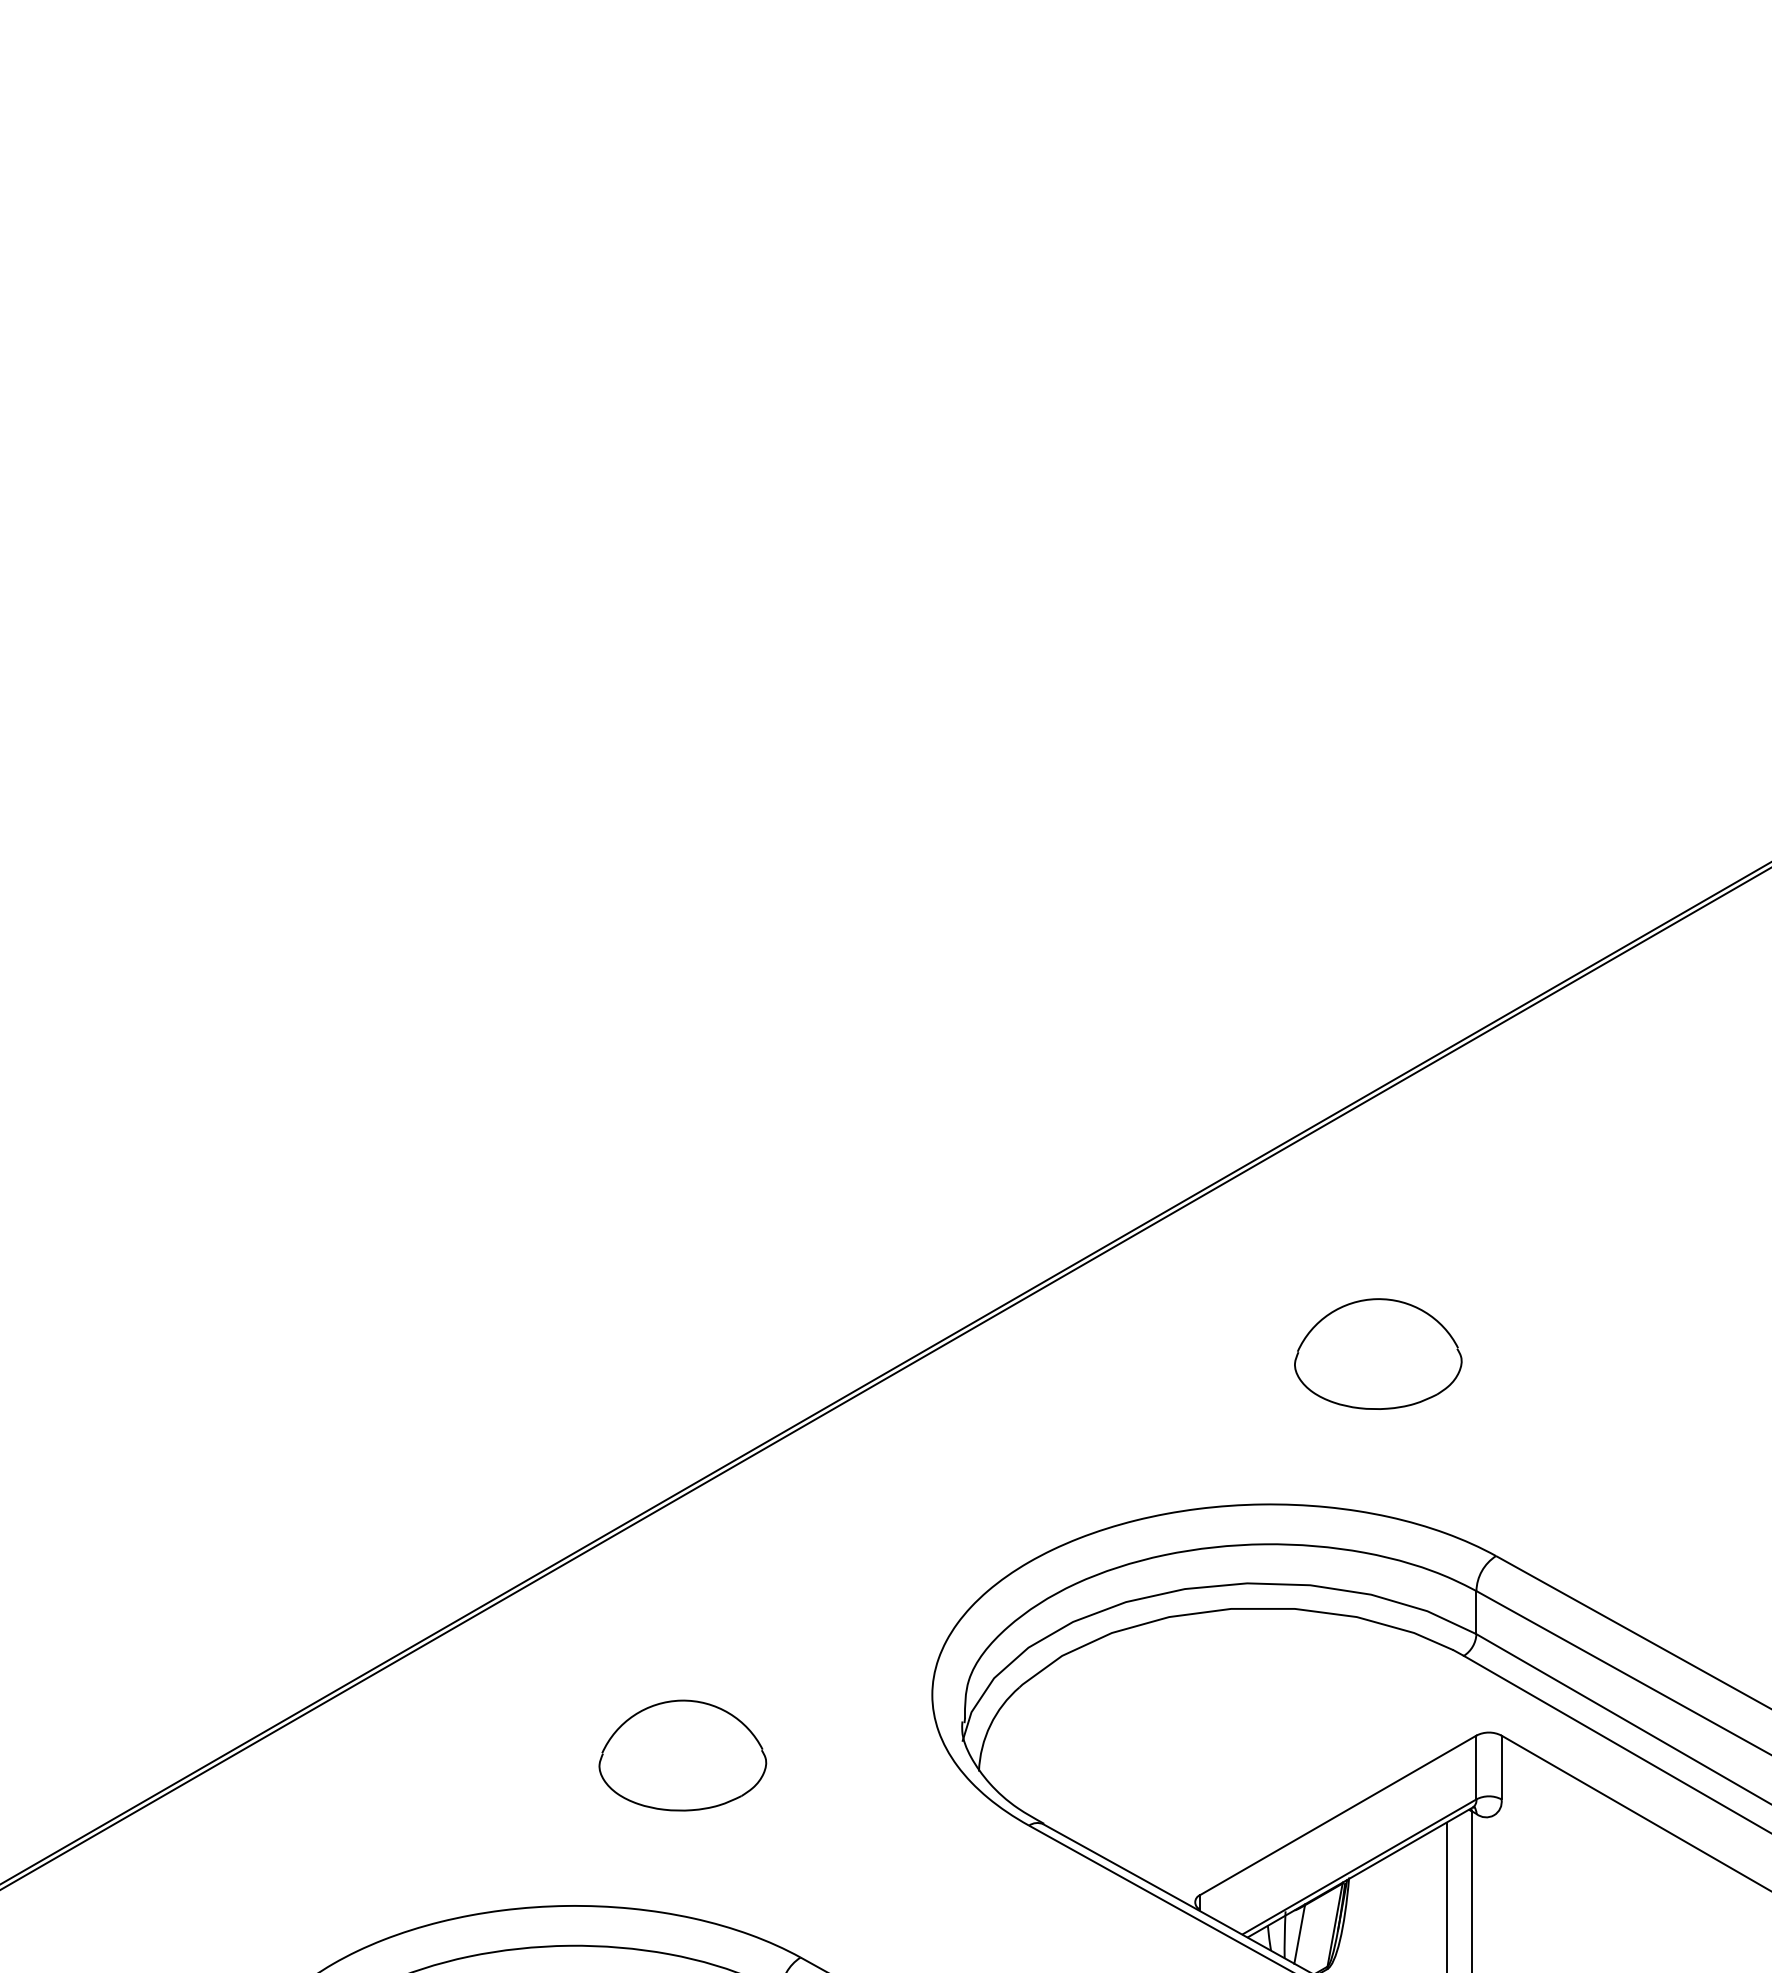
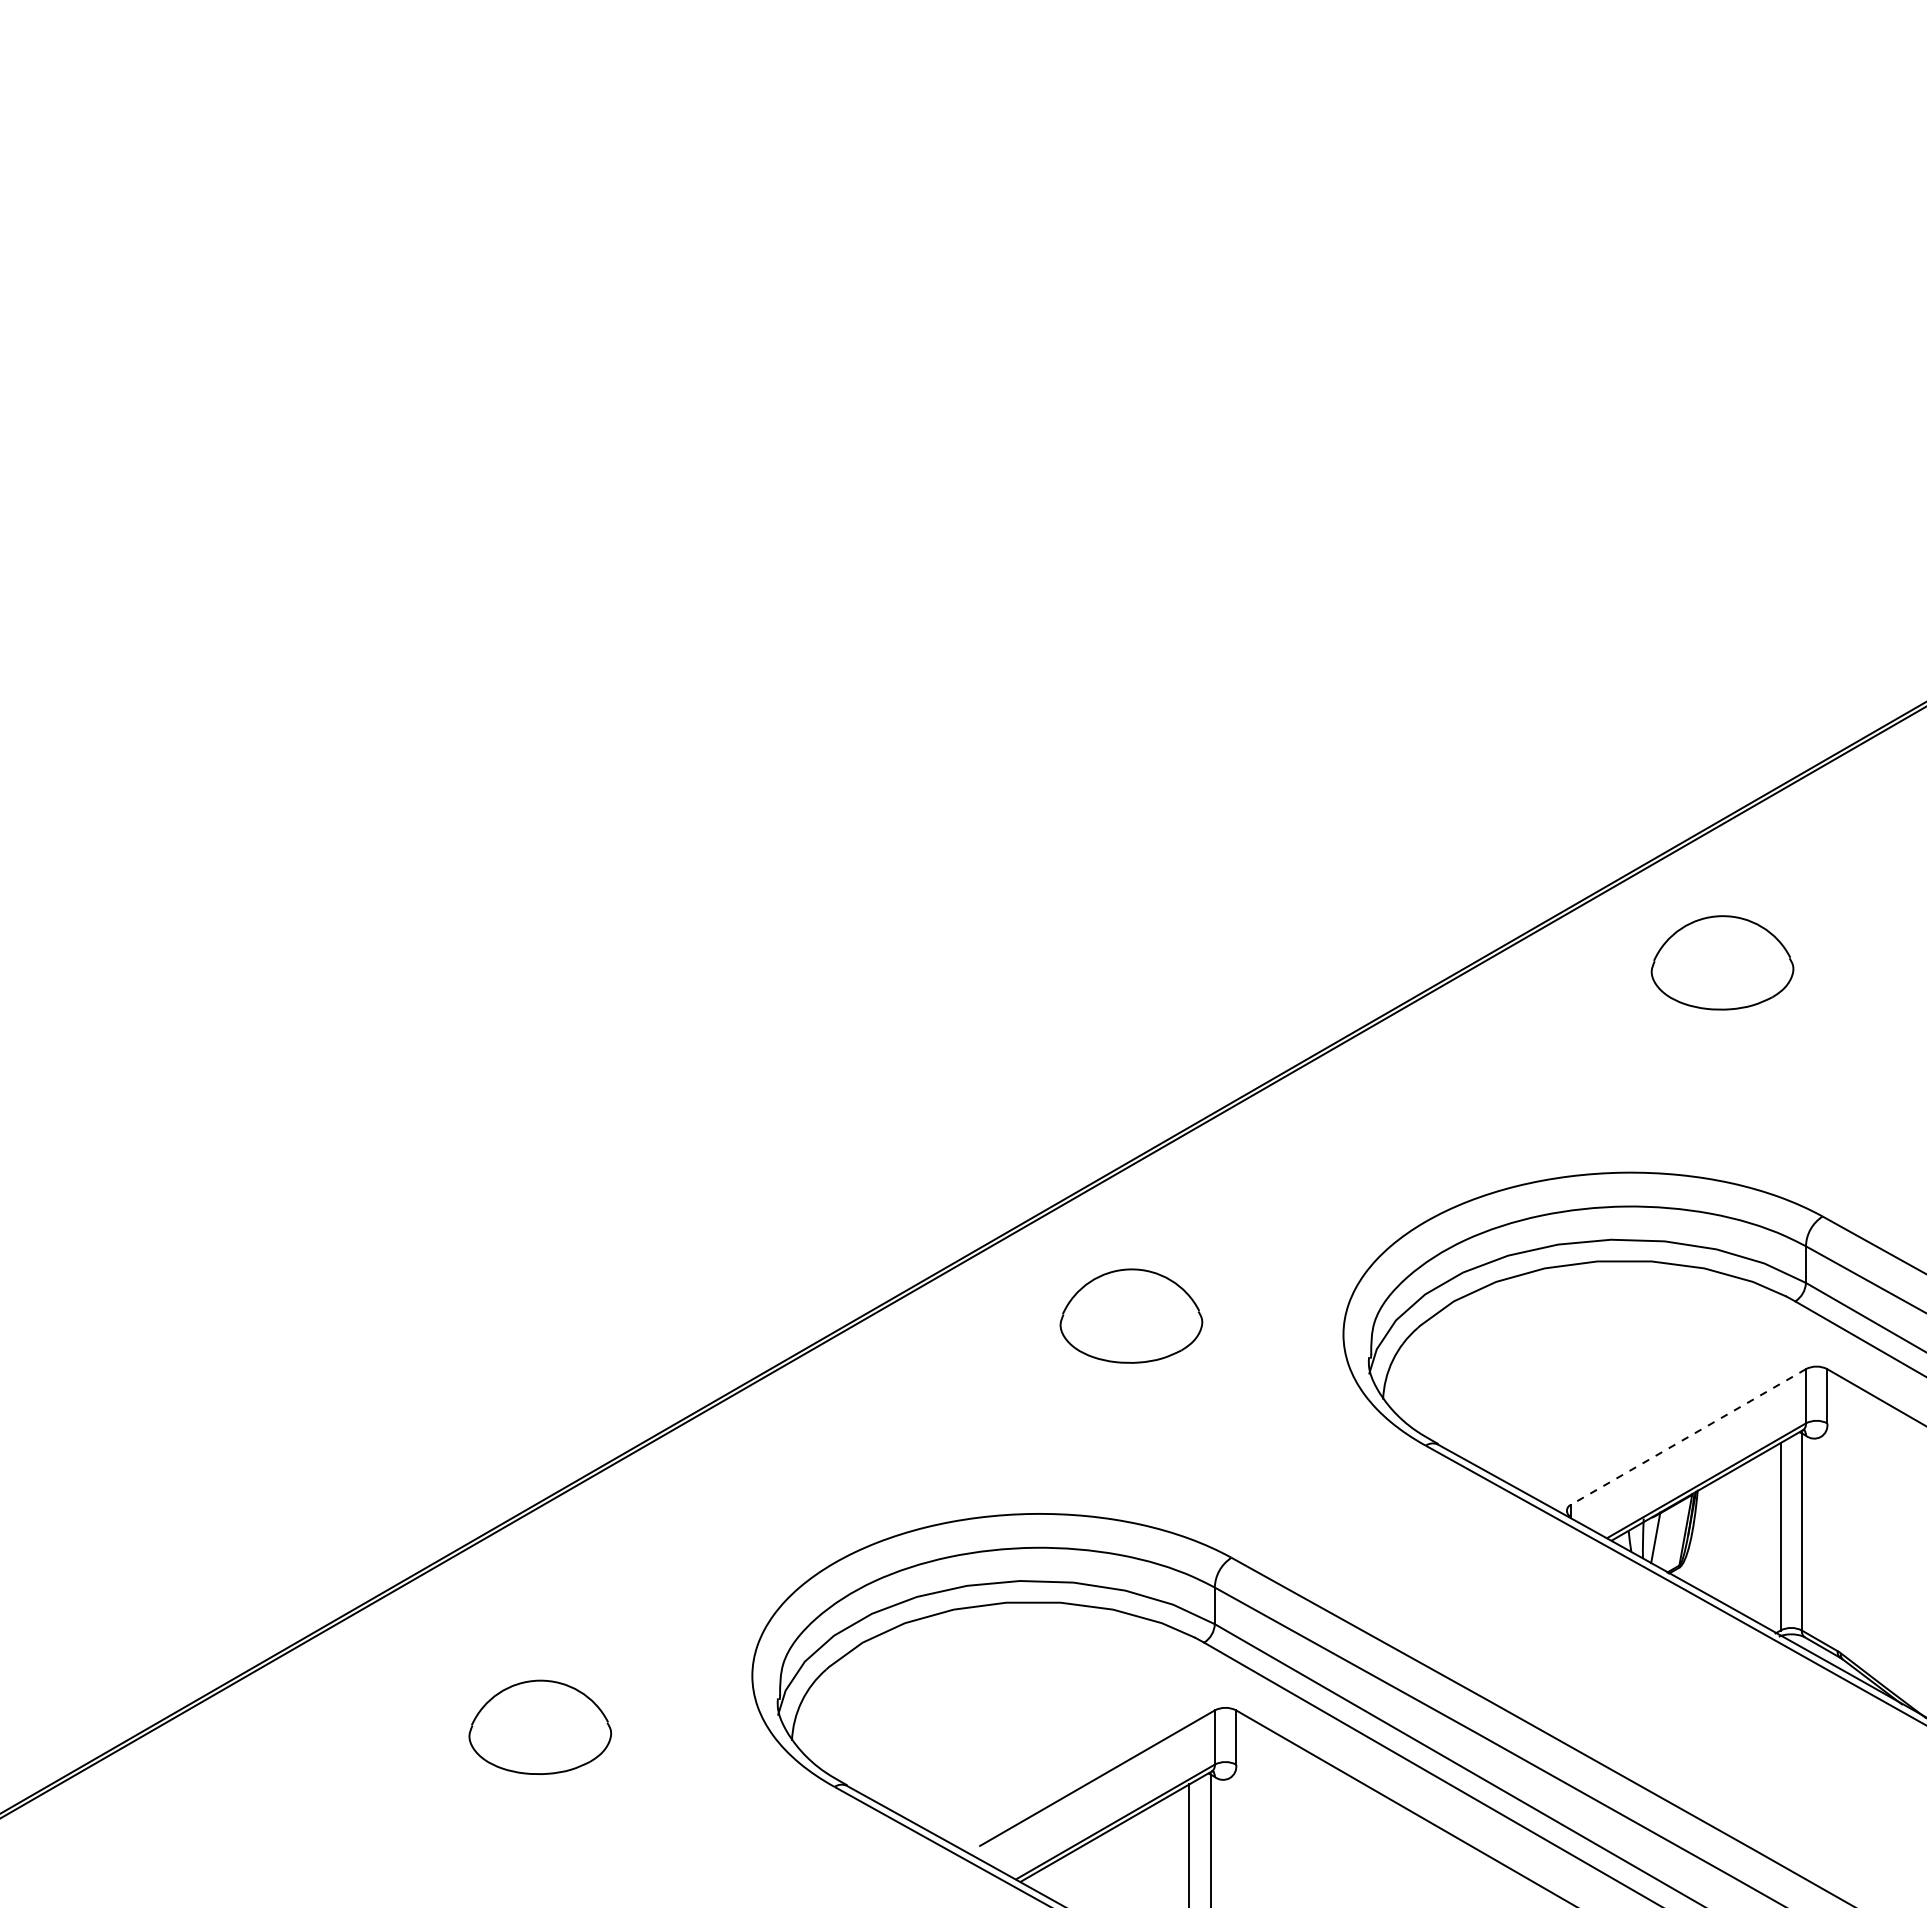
part: (1378, 1353) -> (1722, 962), moved
part: (682, 1754) -> (1131, 1315), moved
line: (1338, 1814) -> (1688, 1436), solid -> dashed

